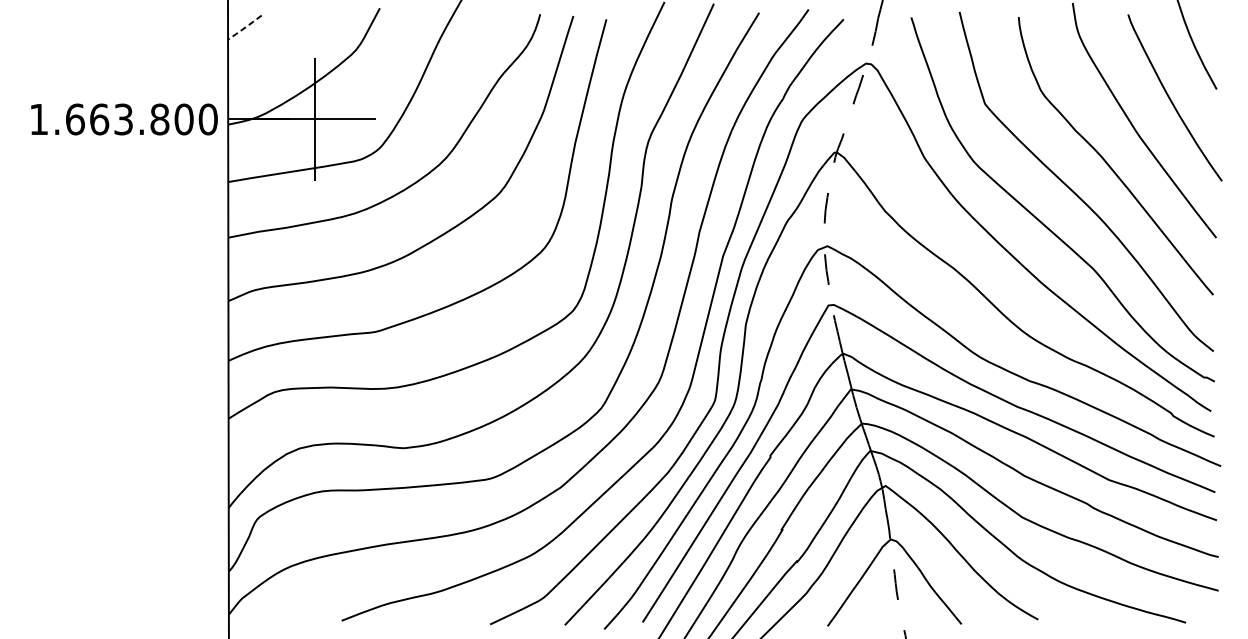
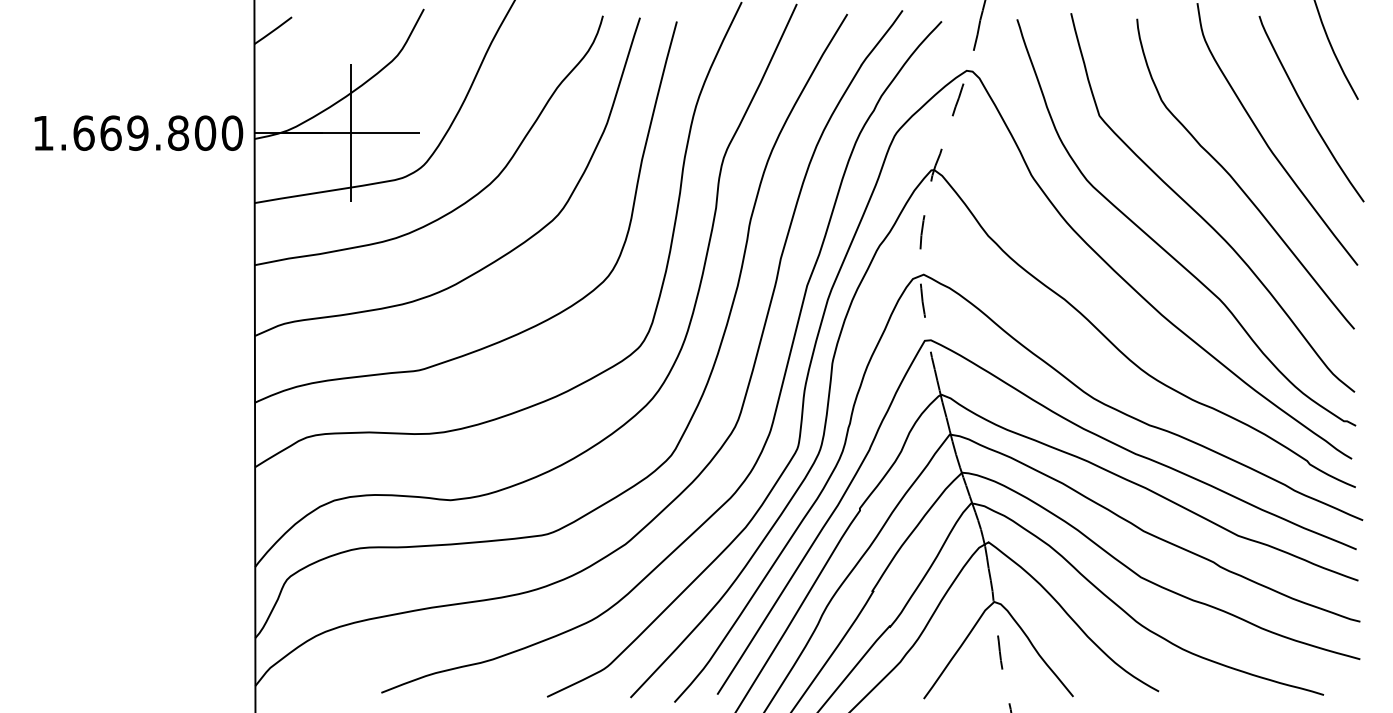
line: (245, 28) -> (273, 31), dashed -> solid
text: (123, 118) -> (137, 132), 1.663.800 -> 1.669.800

